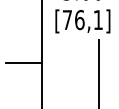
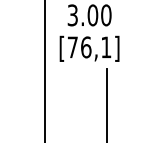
line: (23, 62) -> (25, 93), removed

